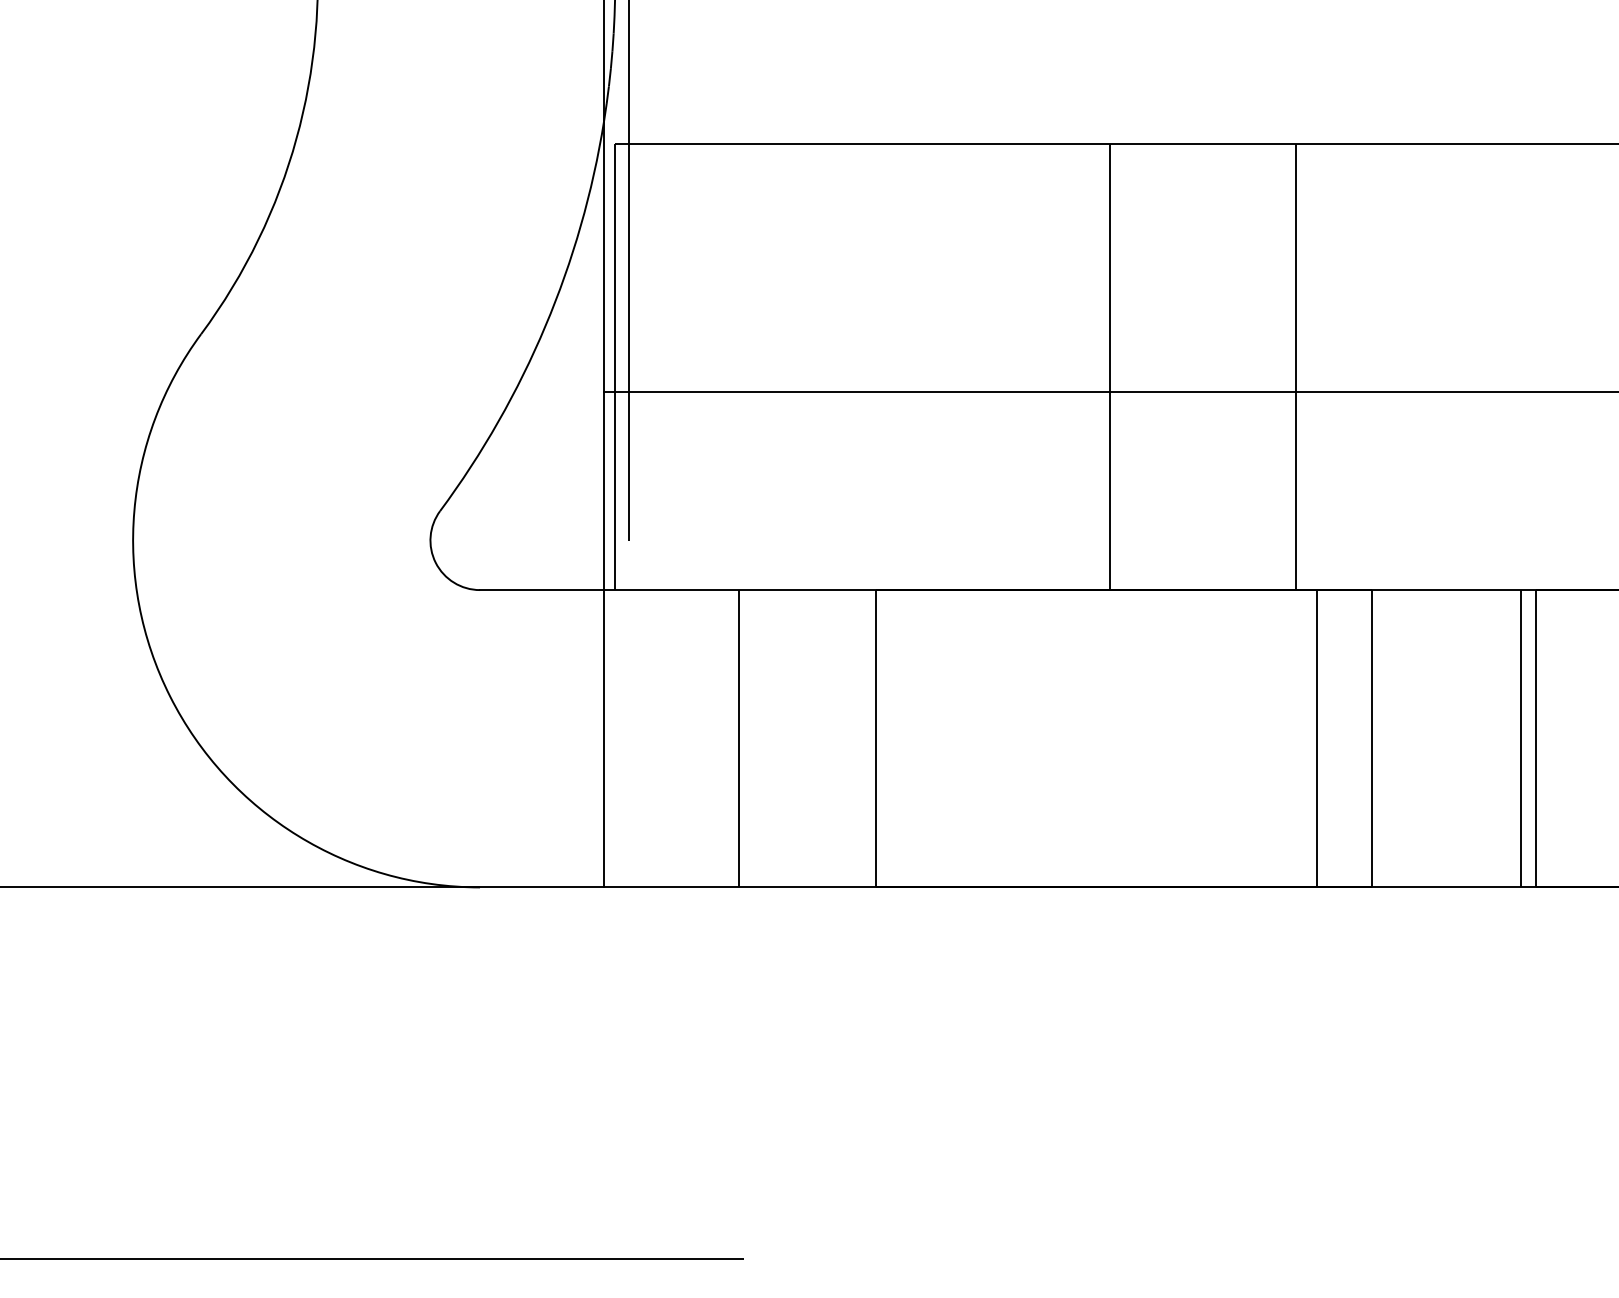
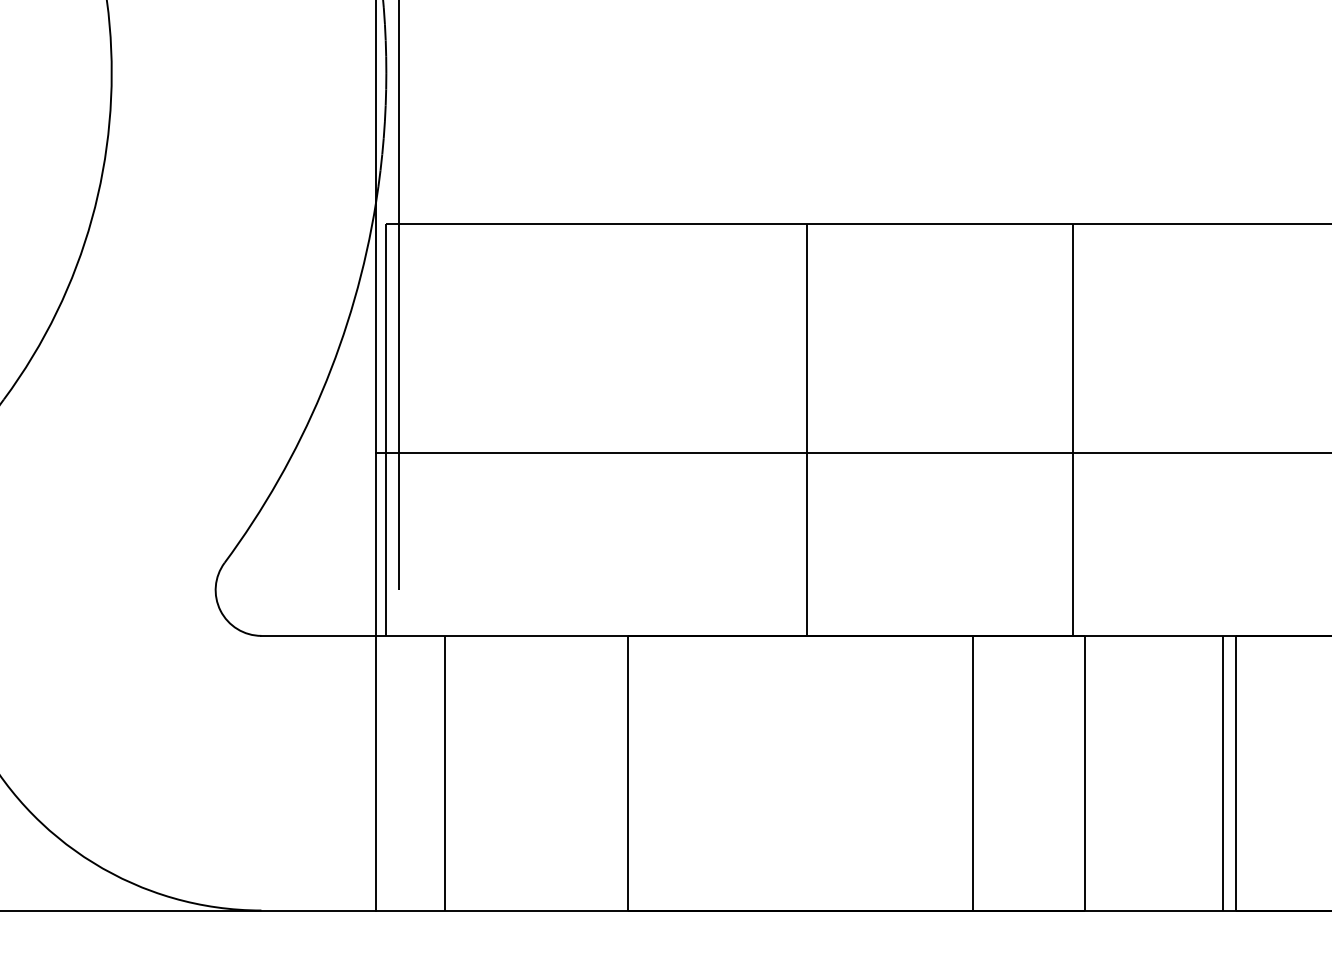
line: (1110, 367) -> (806, 430), moved
line: (1295, 367) -> (1072, 430), moved
line: (739, 738) -> (444, 772), moved
line: (1316, 738) -> (973, 772), moved

